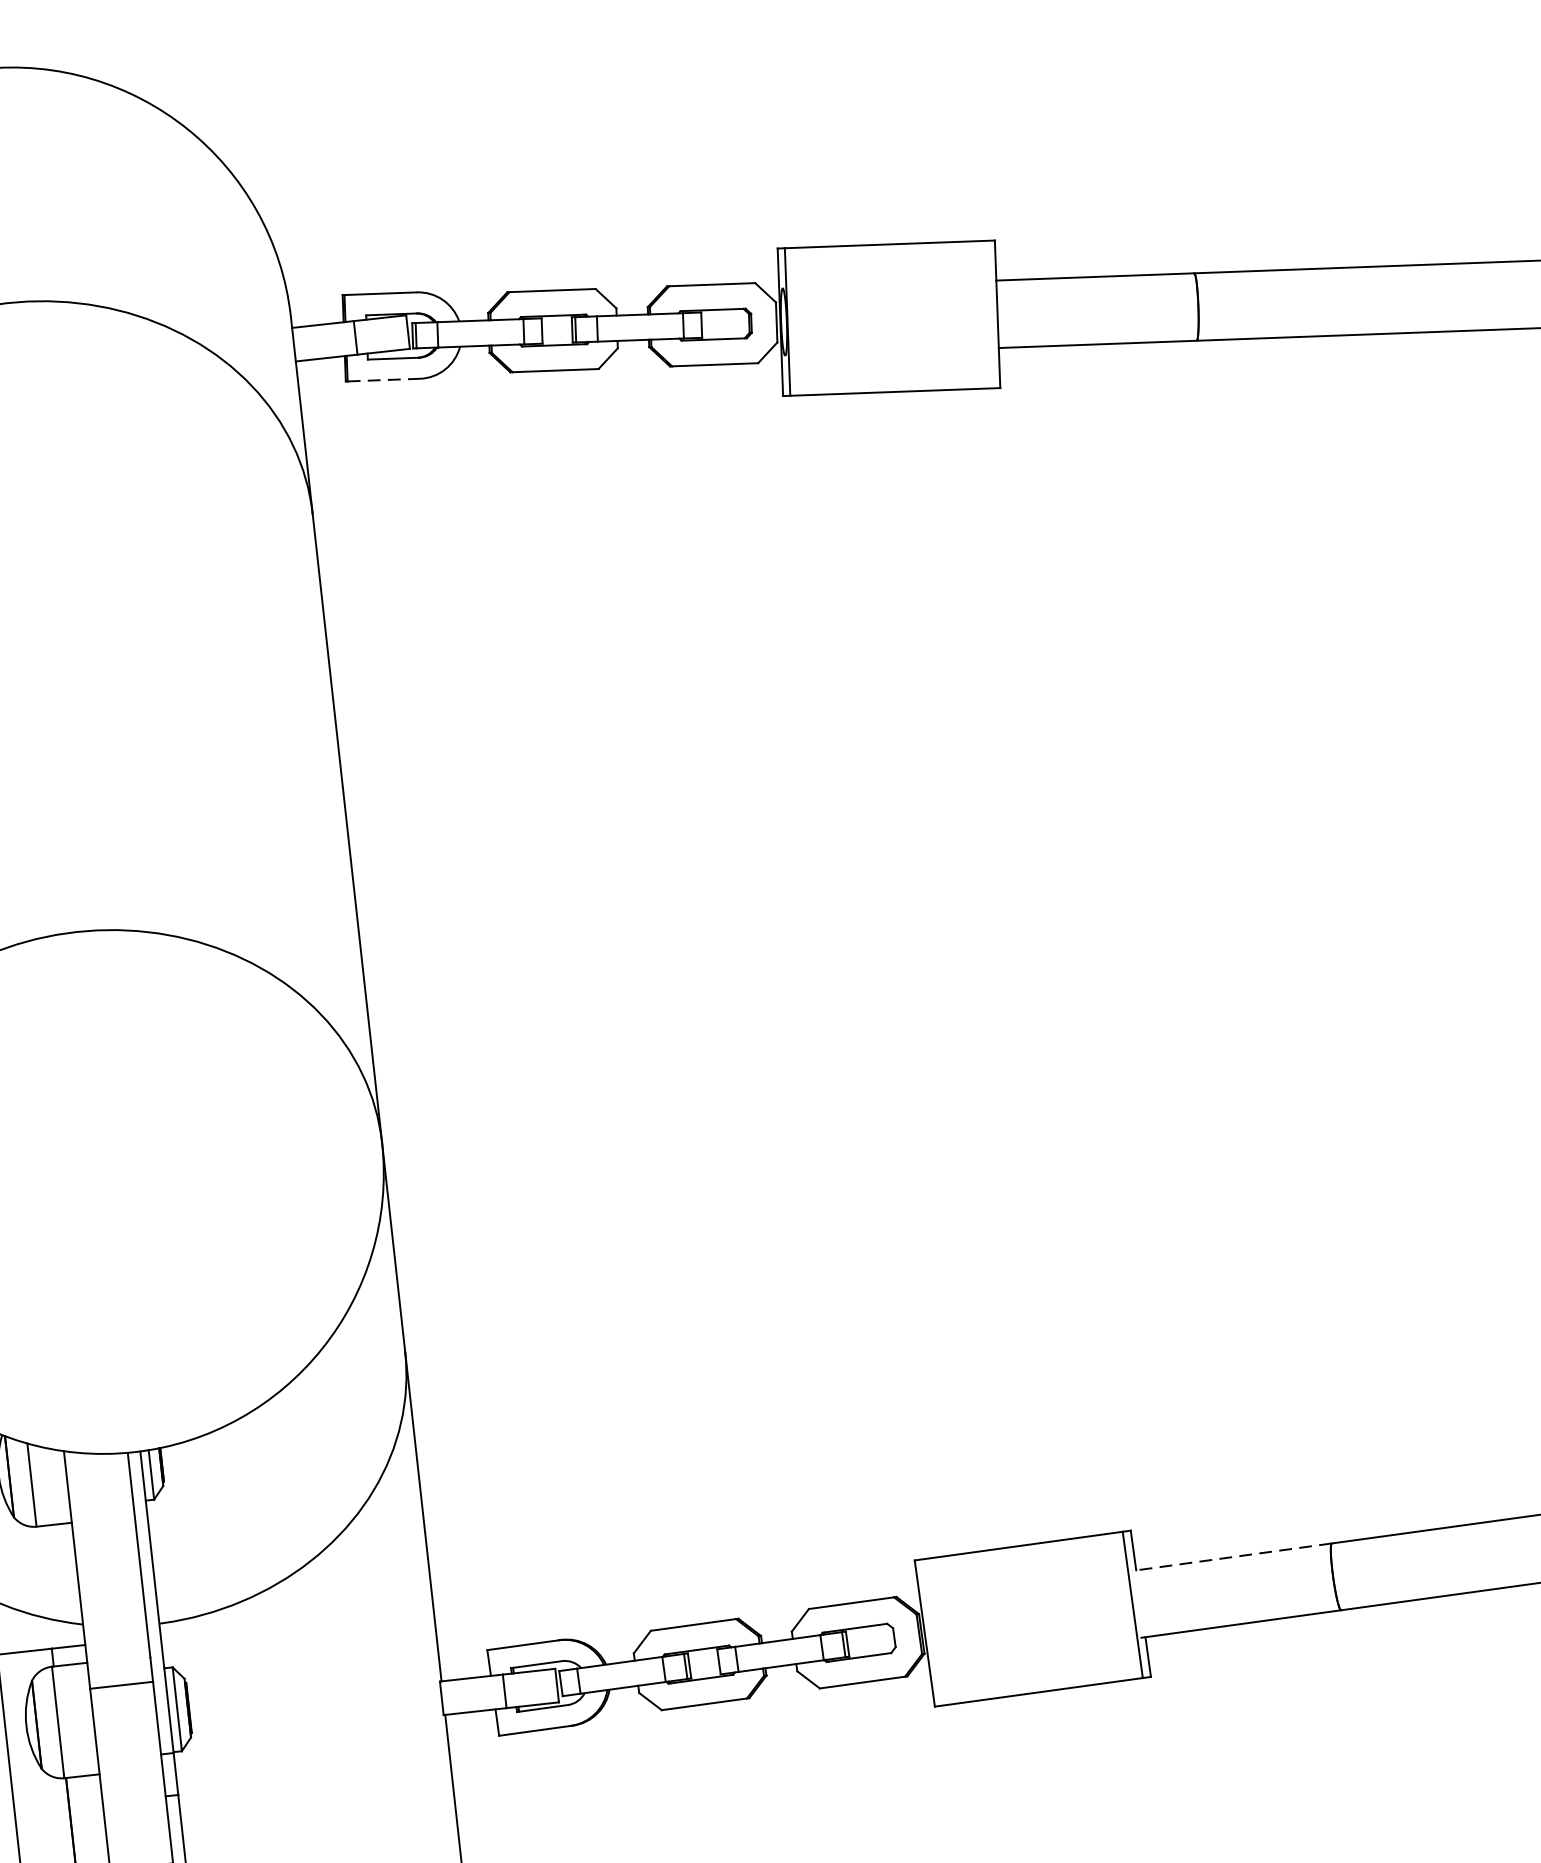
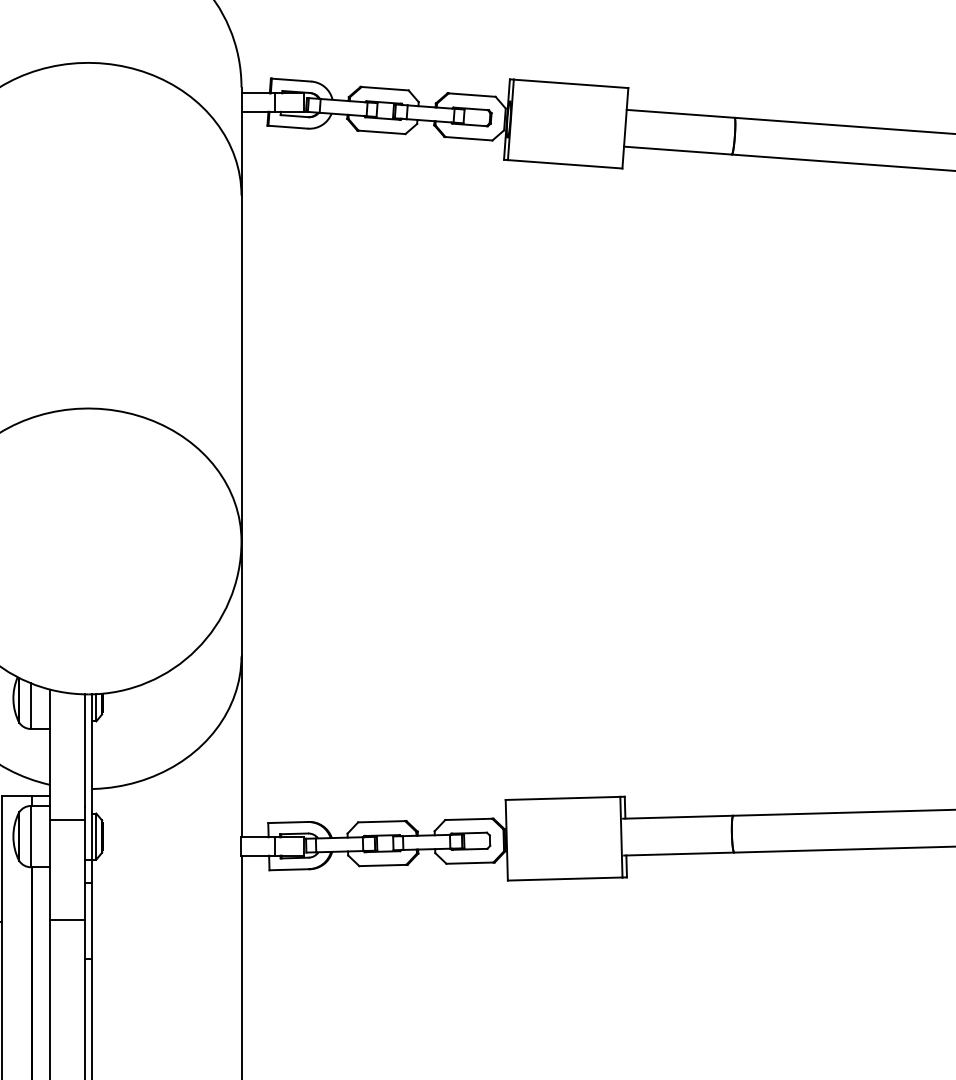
line: (384, 380) -> (288, 127), dashed -> solid
line: (1230, 1557) -> (677, 817), dashed -> solid

